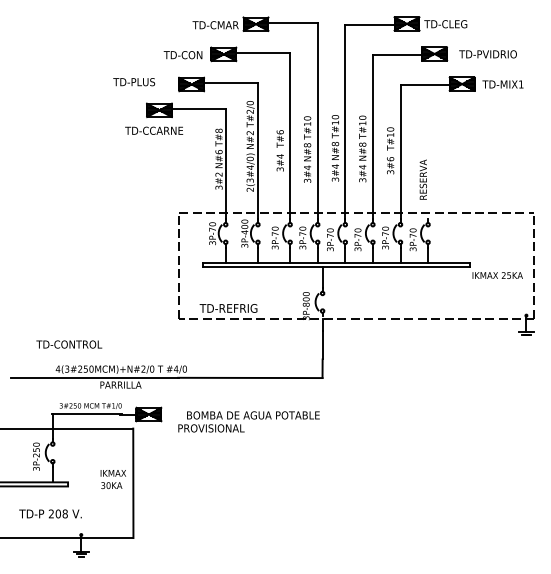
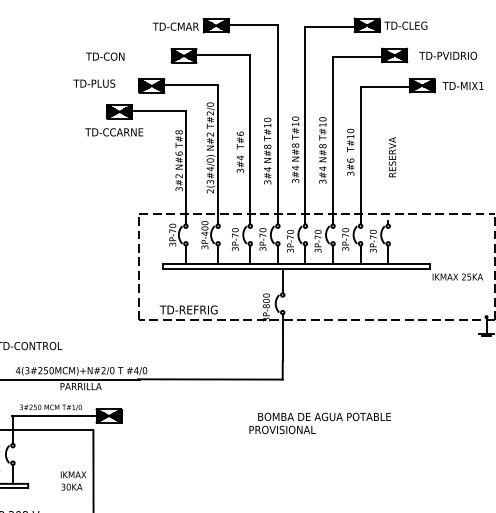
text: (182, 55) -> (104, 57), moved
text: (422, 179) -> (391, 157), moved
text: (248, 421) -> (319, 423), moved

